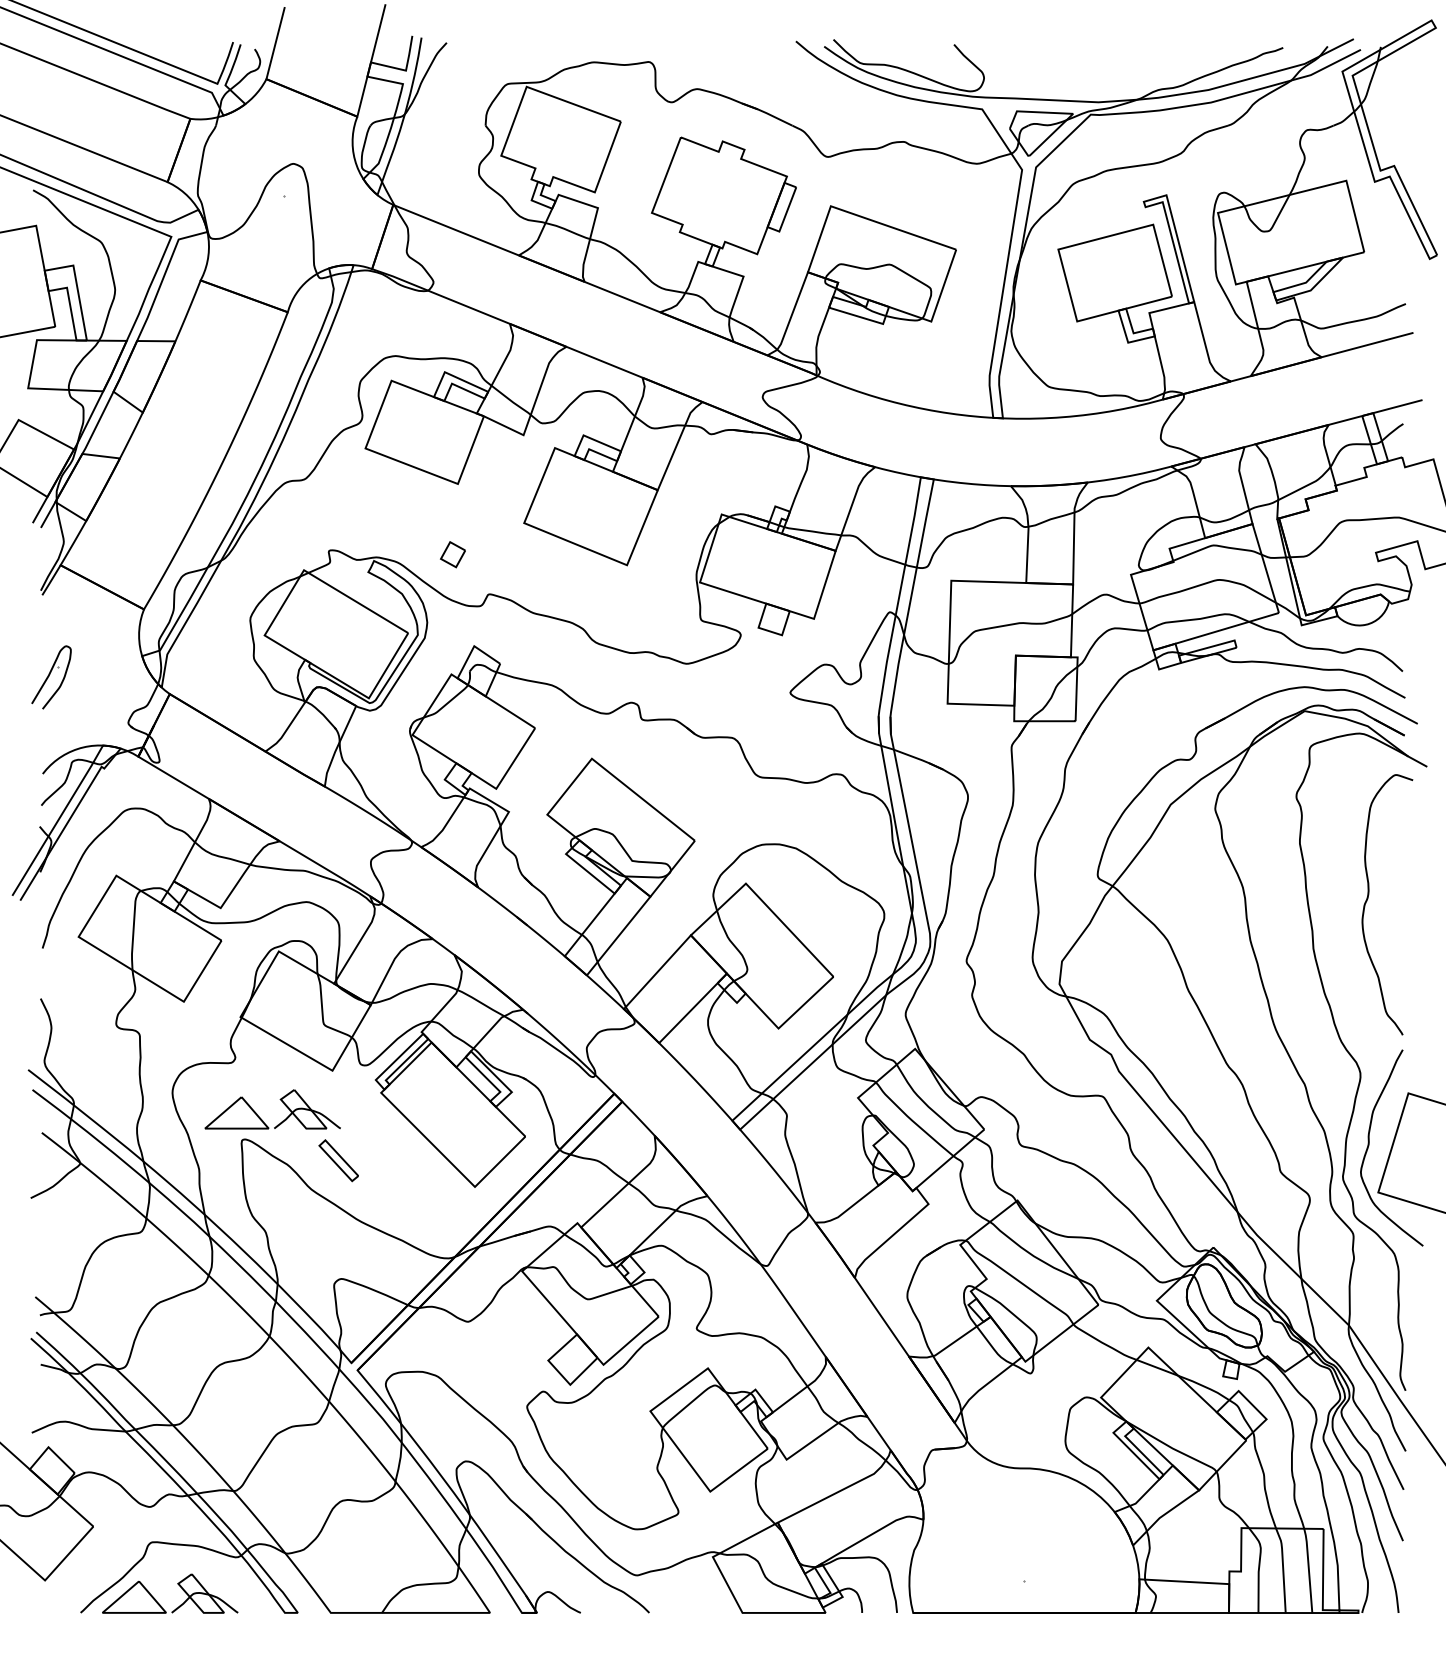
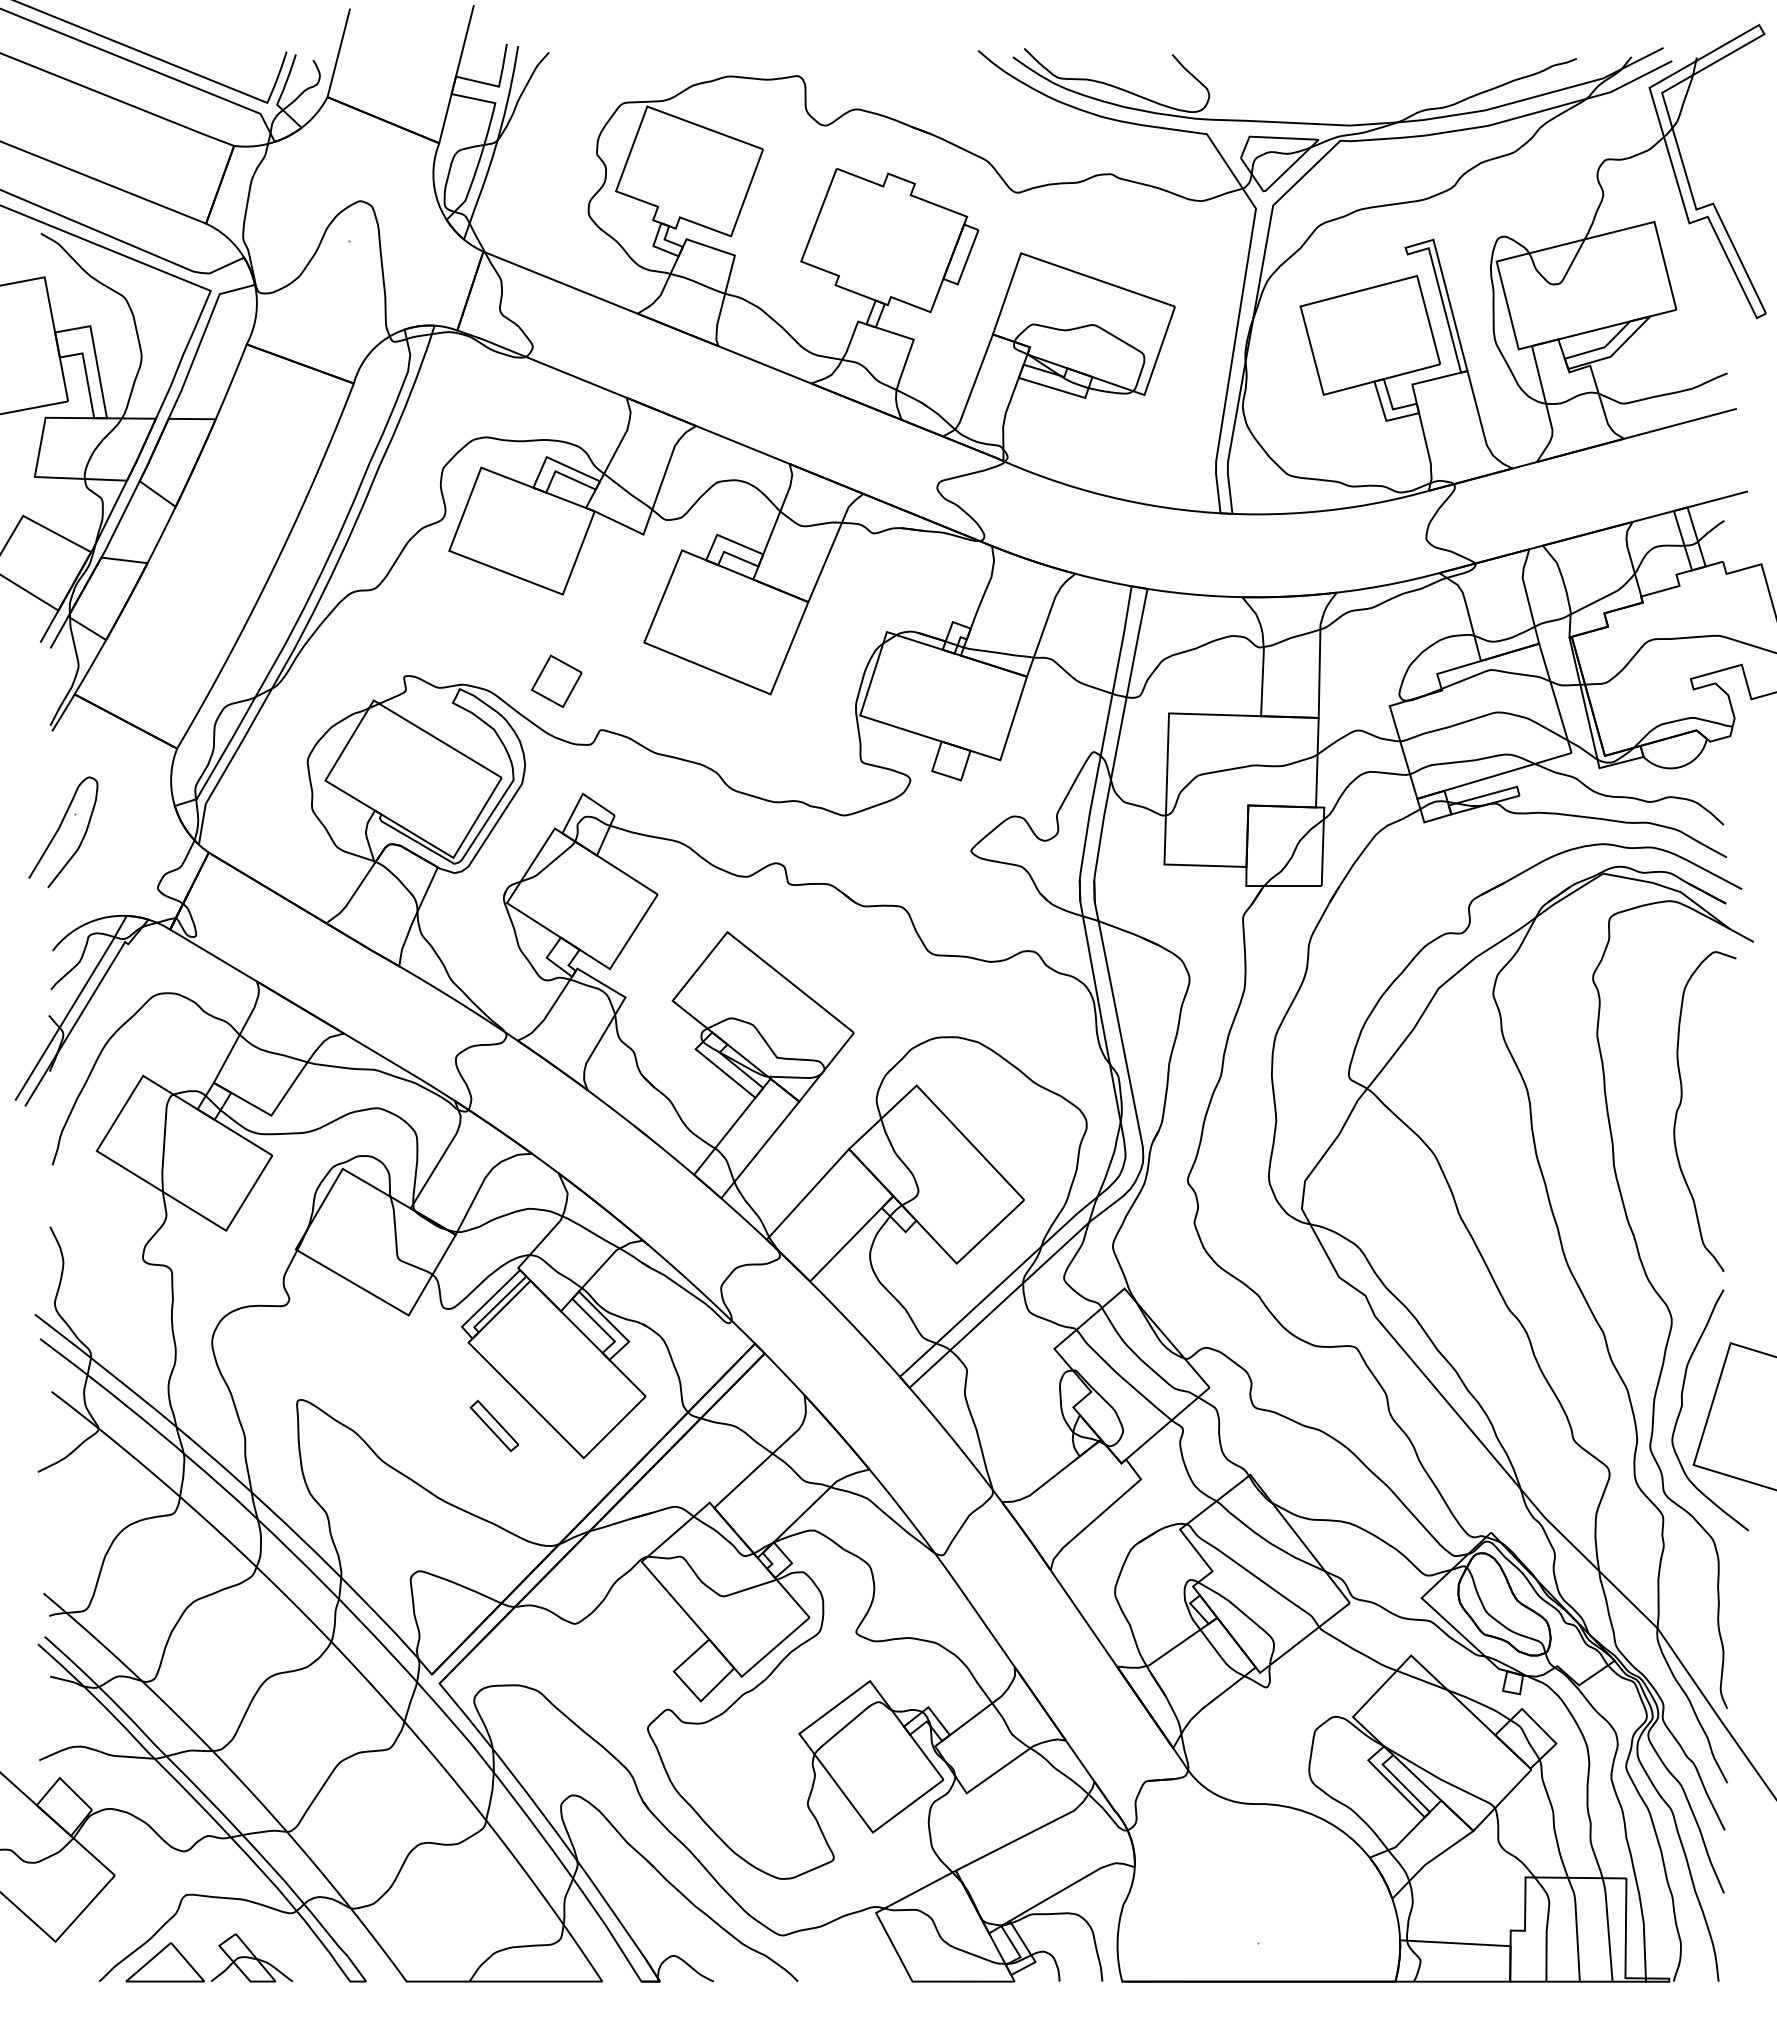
part: (452, 554) -> (556, 681), size x1.67
part: (51, 677) -> (63, 832), size x1.43
part: (280, 1100) -> (344, 1351), removed
part: (338, 1161) -> (493, 1426), moved

